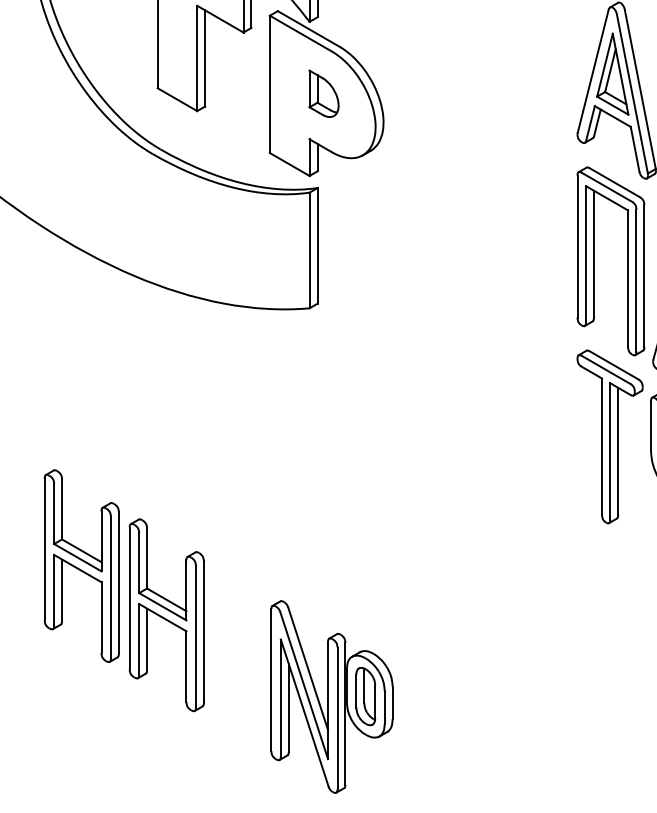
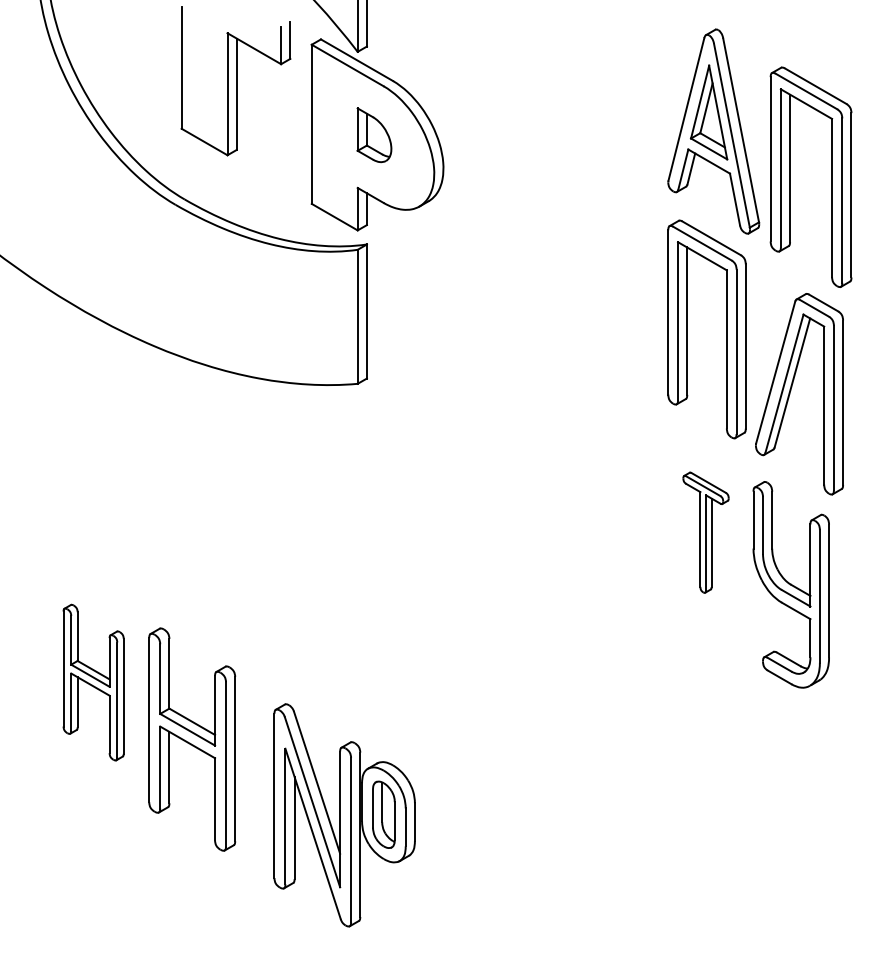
part: (609, 436) -> (705, 532), size x0.6
part: (81, 565) -> (93, 682), size x0.7
part: (331, 697) -> (344, 815), moved

